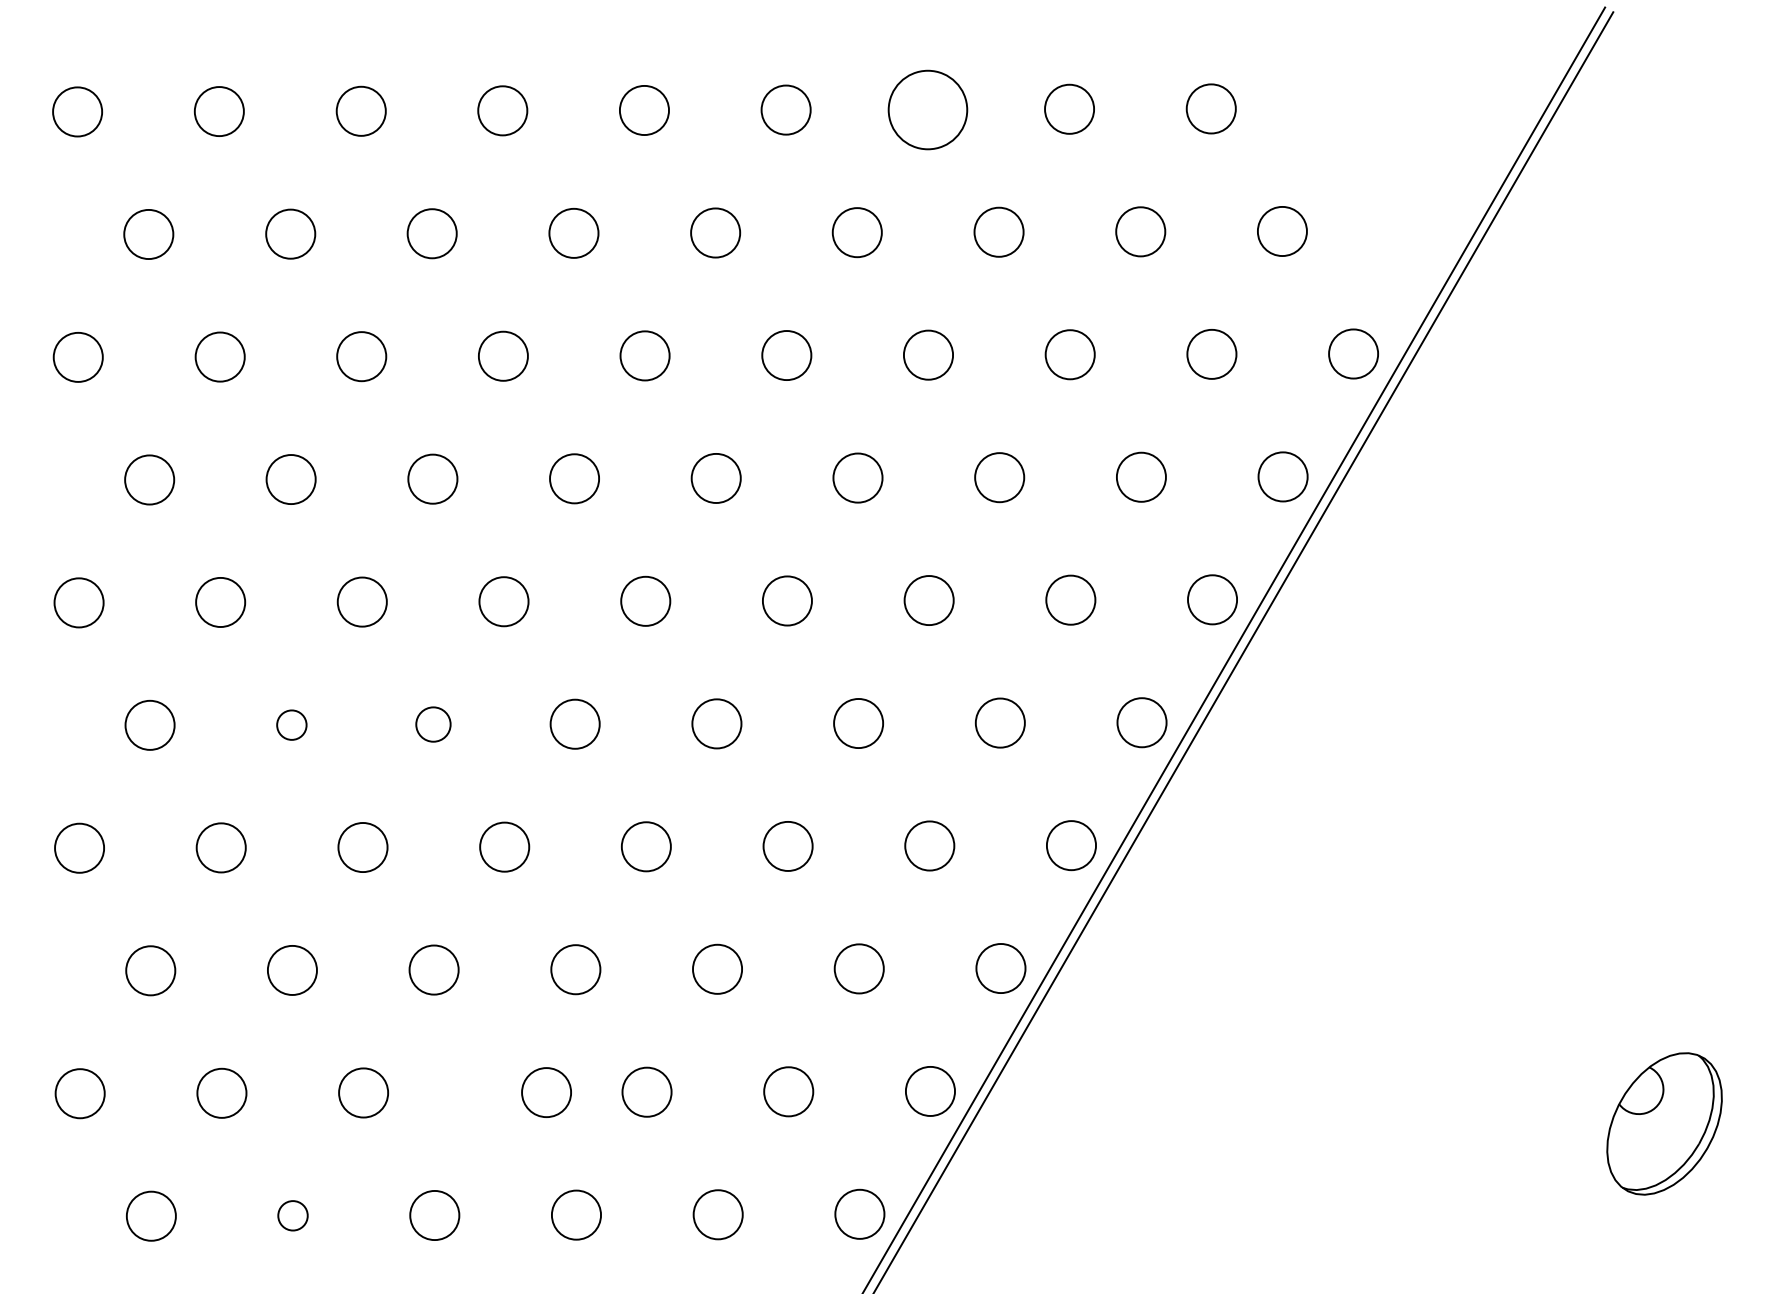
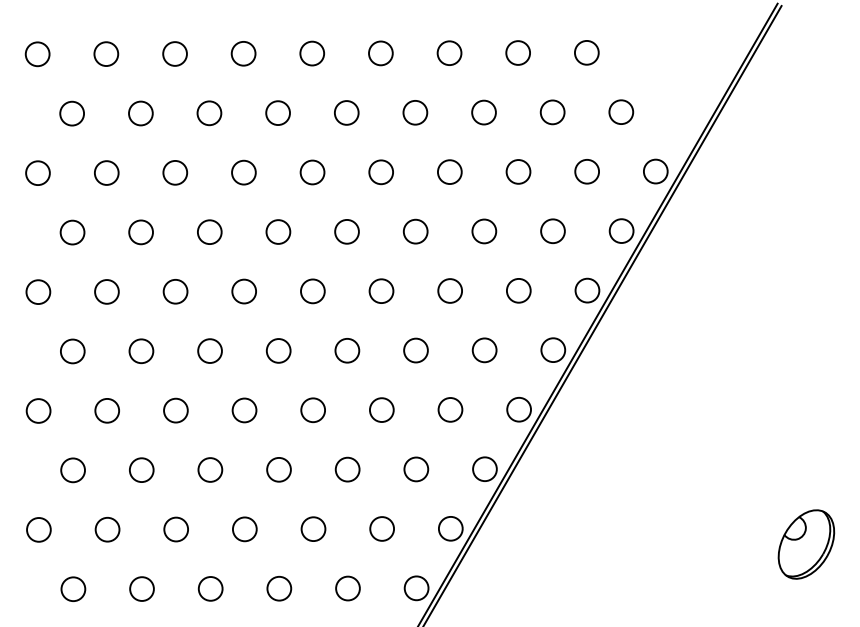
circle: (927, 108) -> (449, 52), size x0.62
circle: (432, 723) -> (209, 350), size x1.43
circle: (291, 725) -> (141, 351), size x1.67
circle: (545, 1092) -> (244, 529), moved
circle: (291, 1214) -> (141, 588), size x1.67

